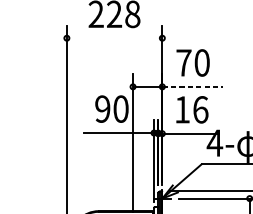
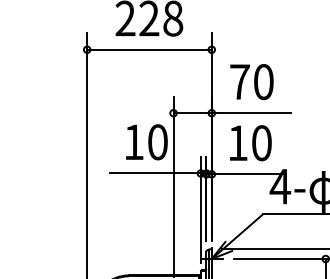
line: (114, 38) -> (149, 49), added
line: (192, 87) -> (251, 113), dashed -> solid
text: (102, 109) -> (133, 142), 90 -> 10
text: (200, 110) -> (261, 143), 16 -> 10

